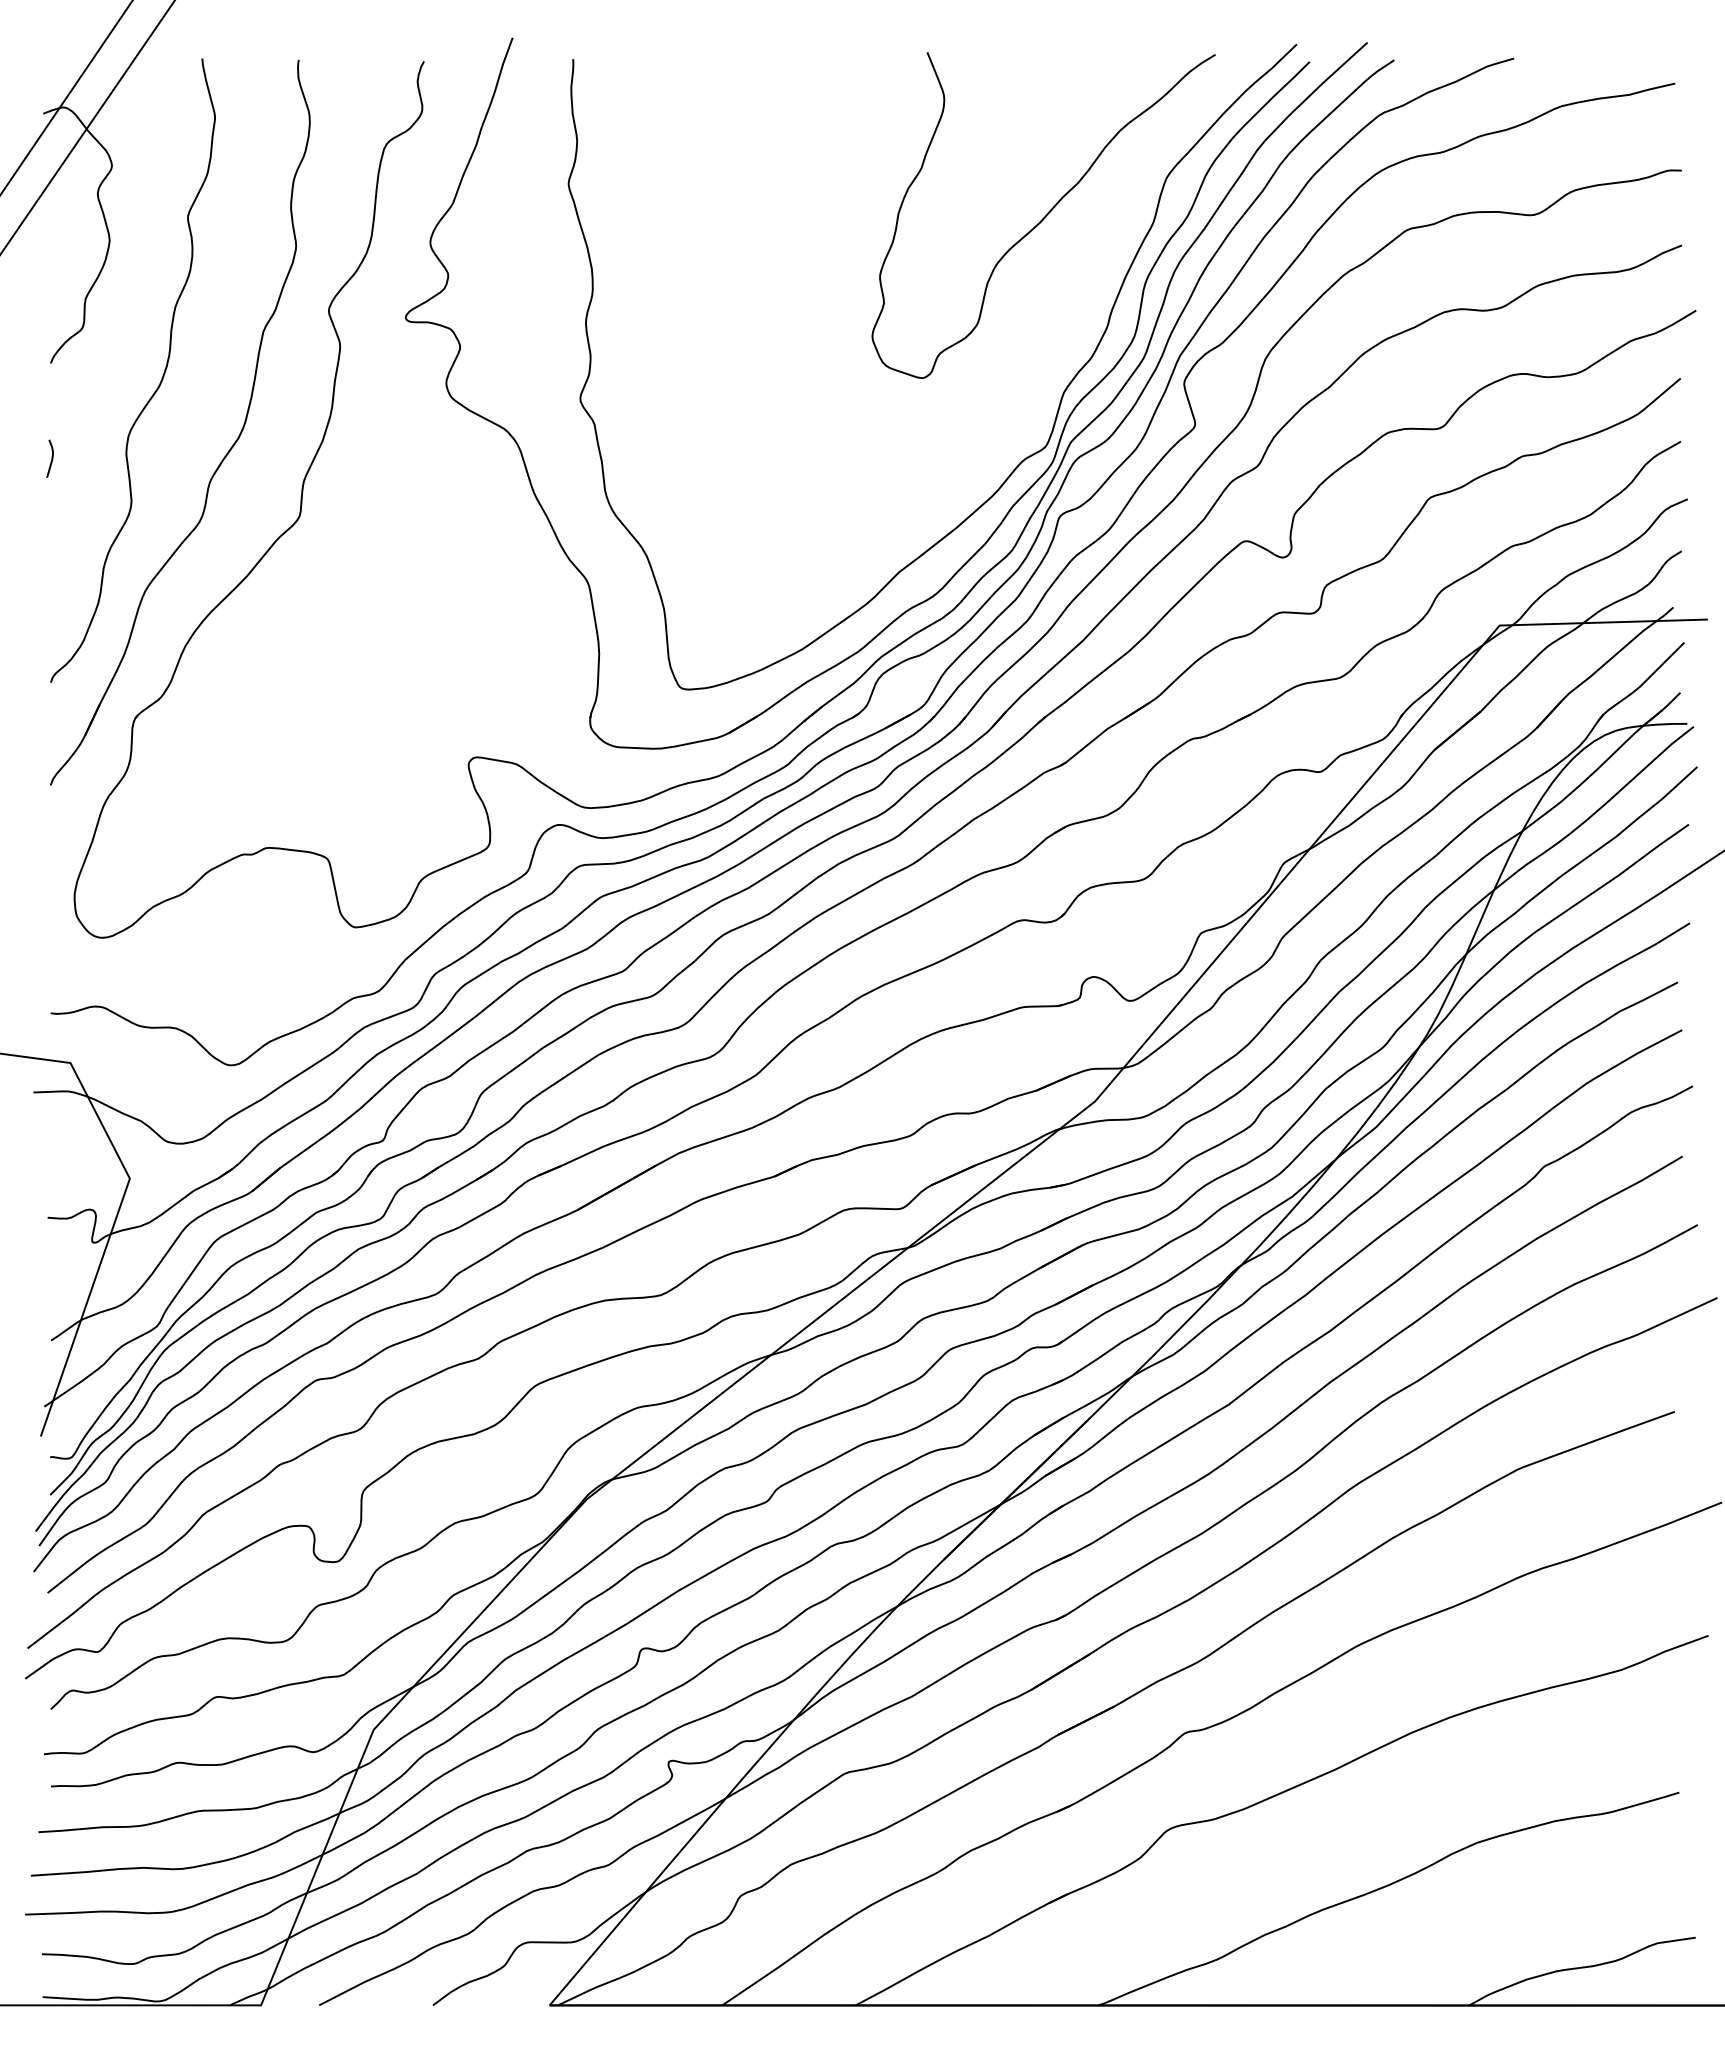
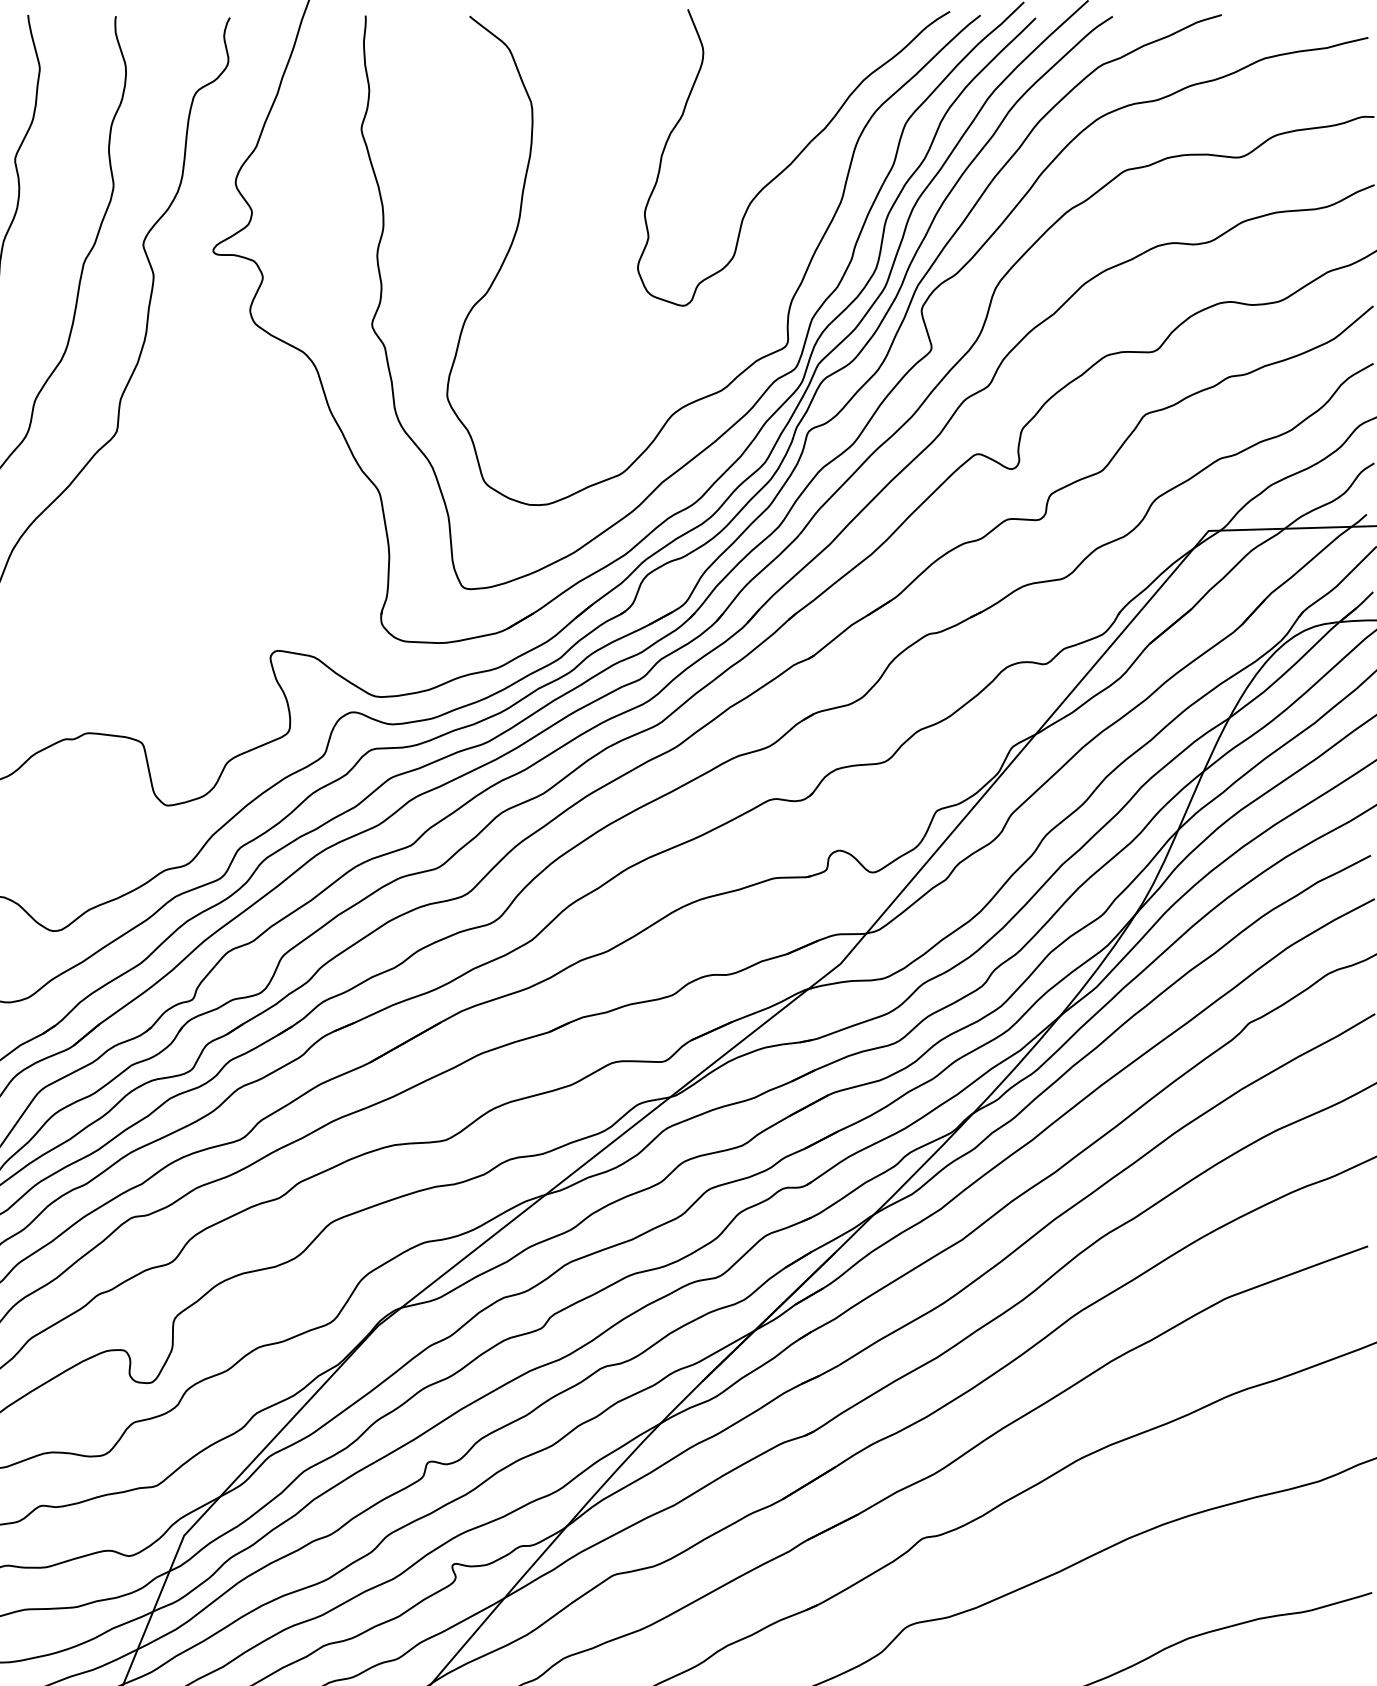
curve: (1041, 370) -> (791, 298), added

